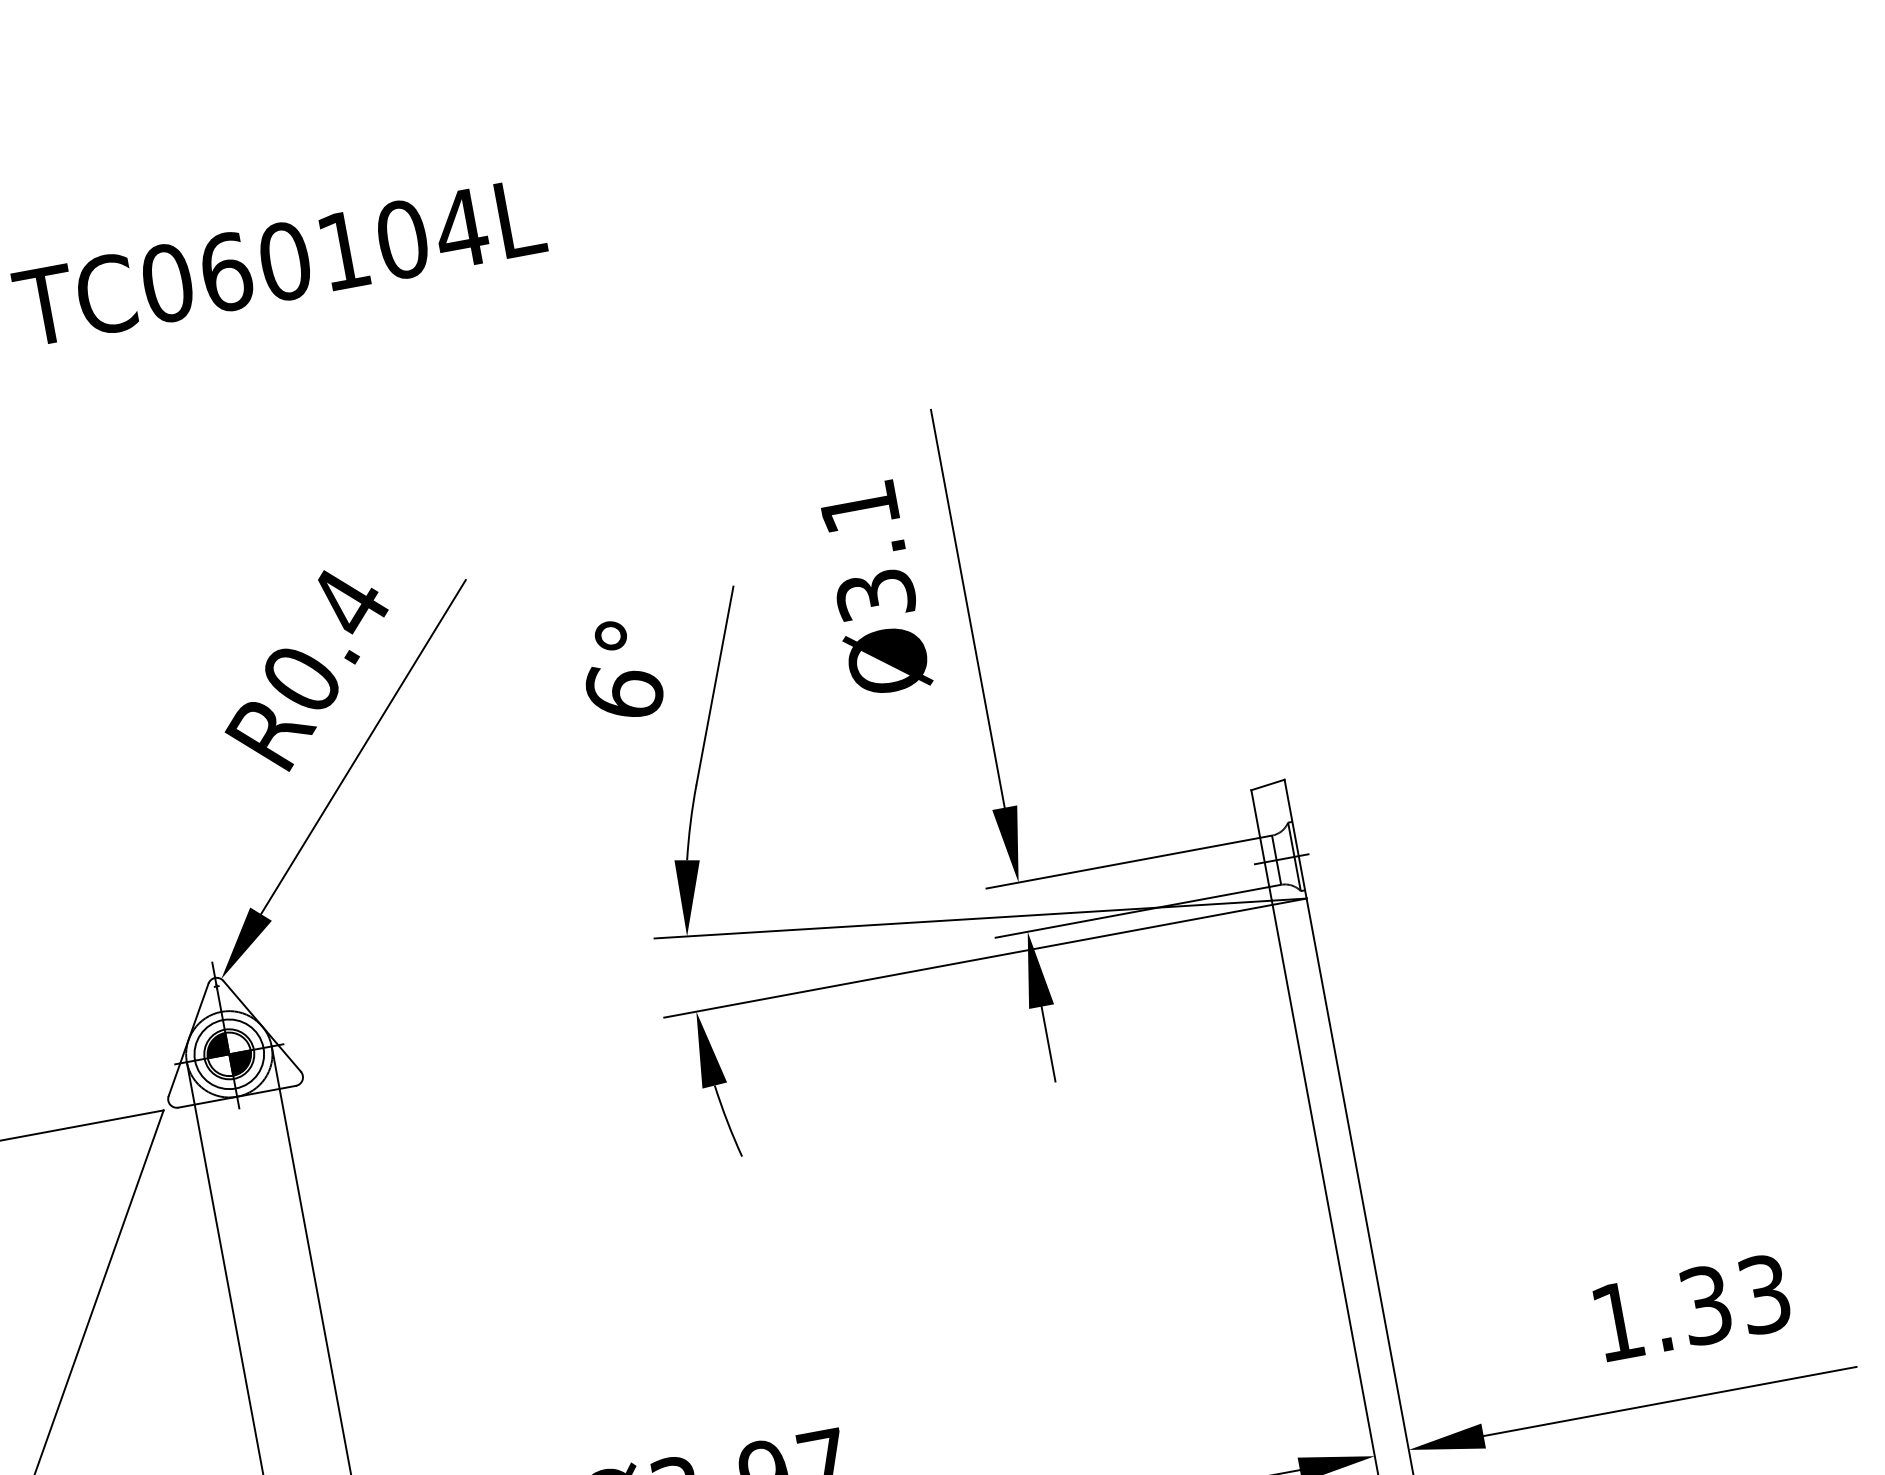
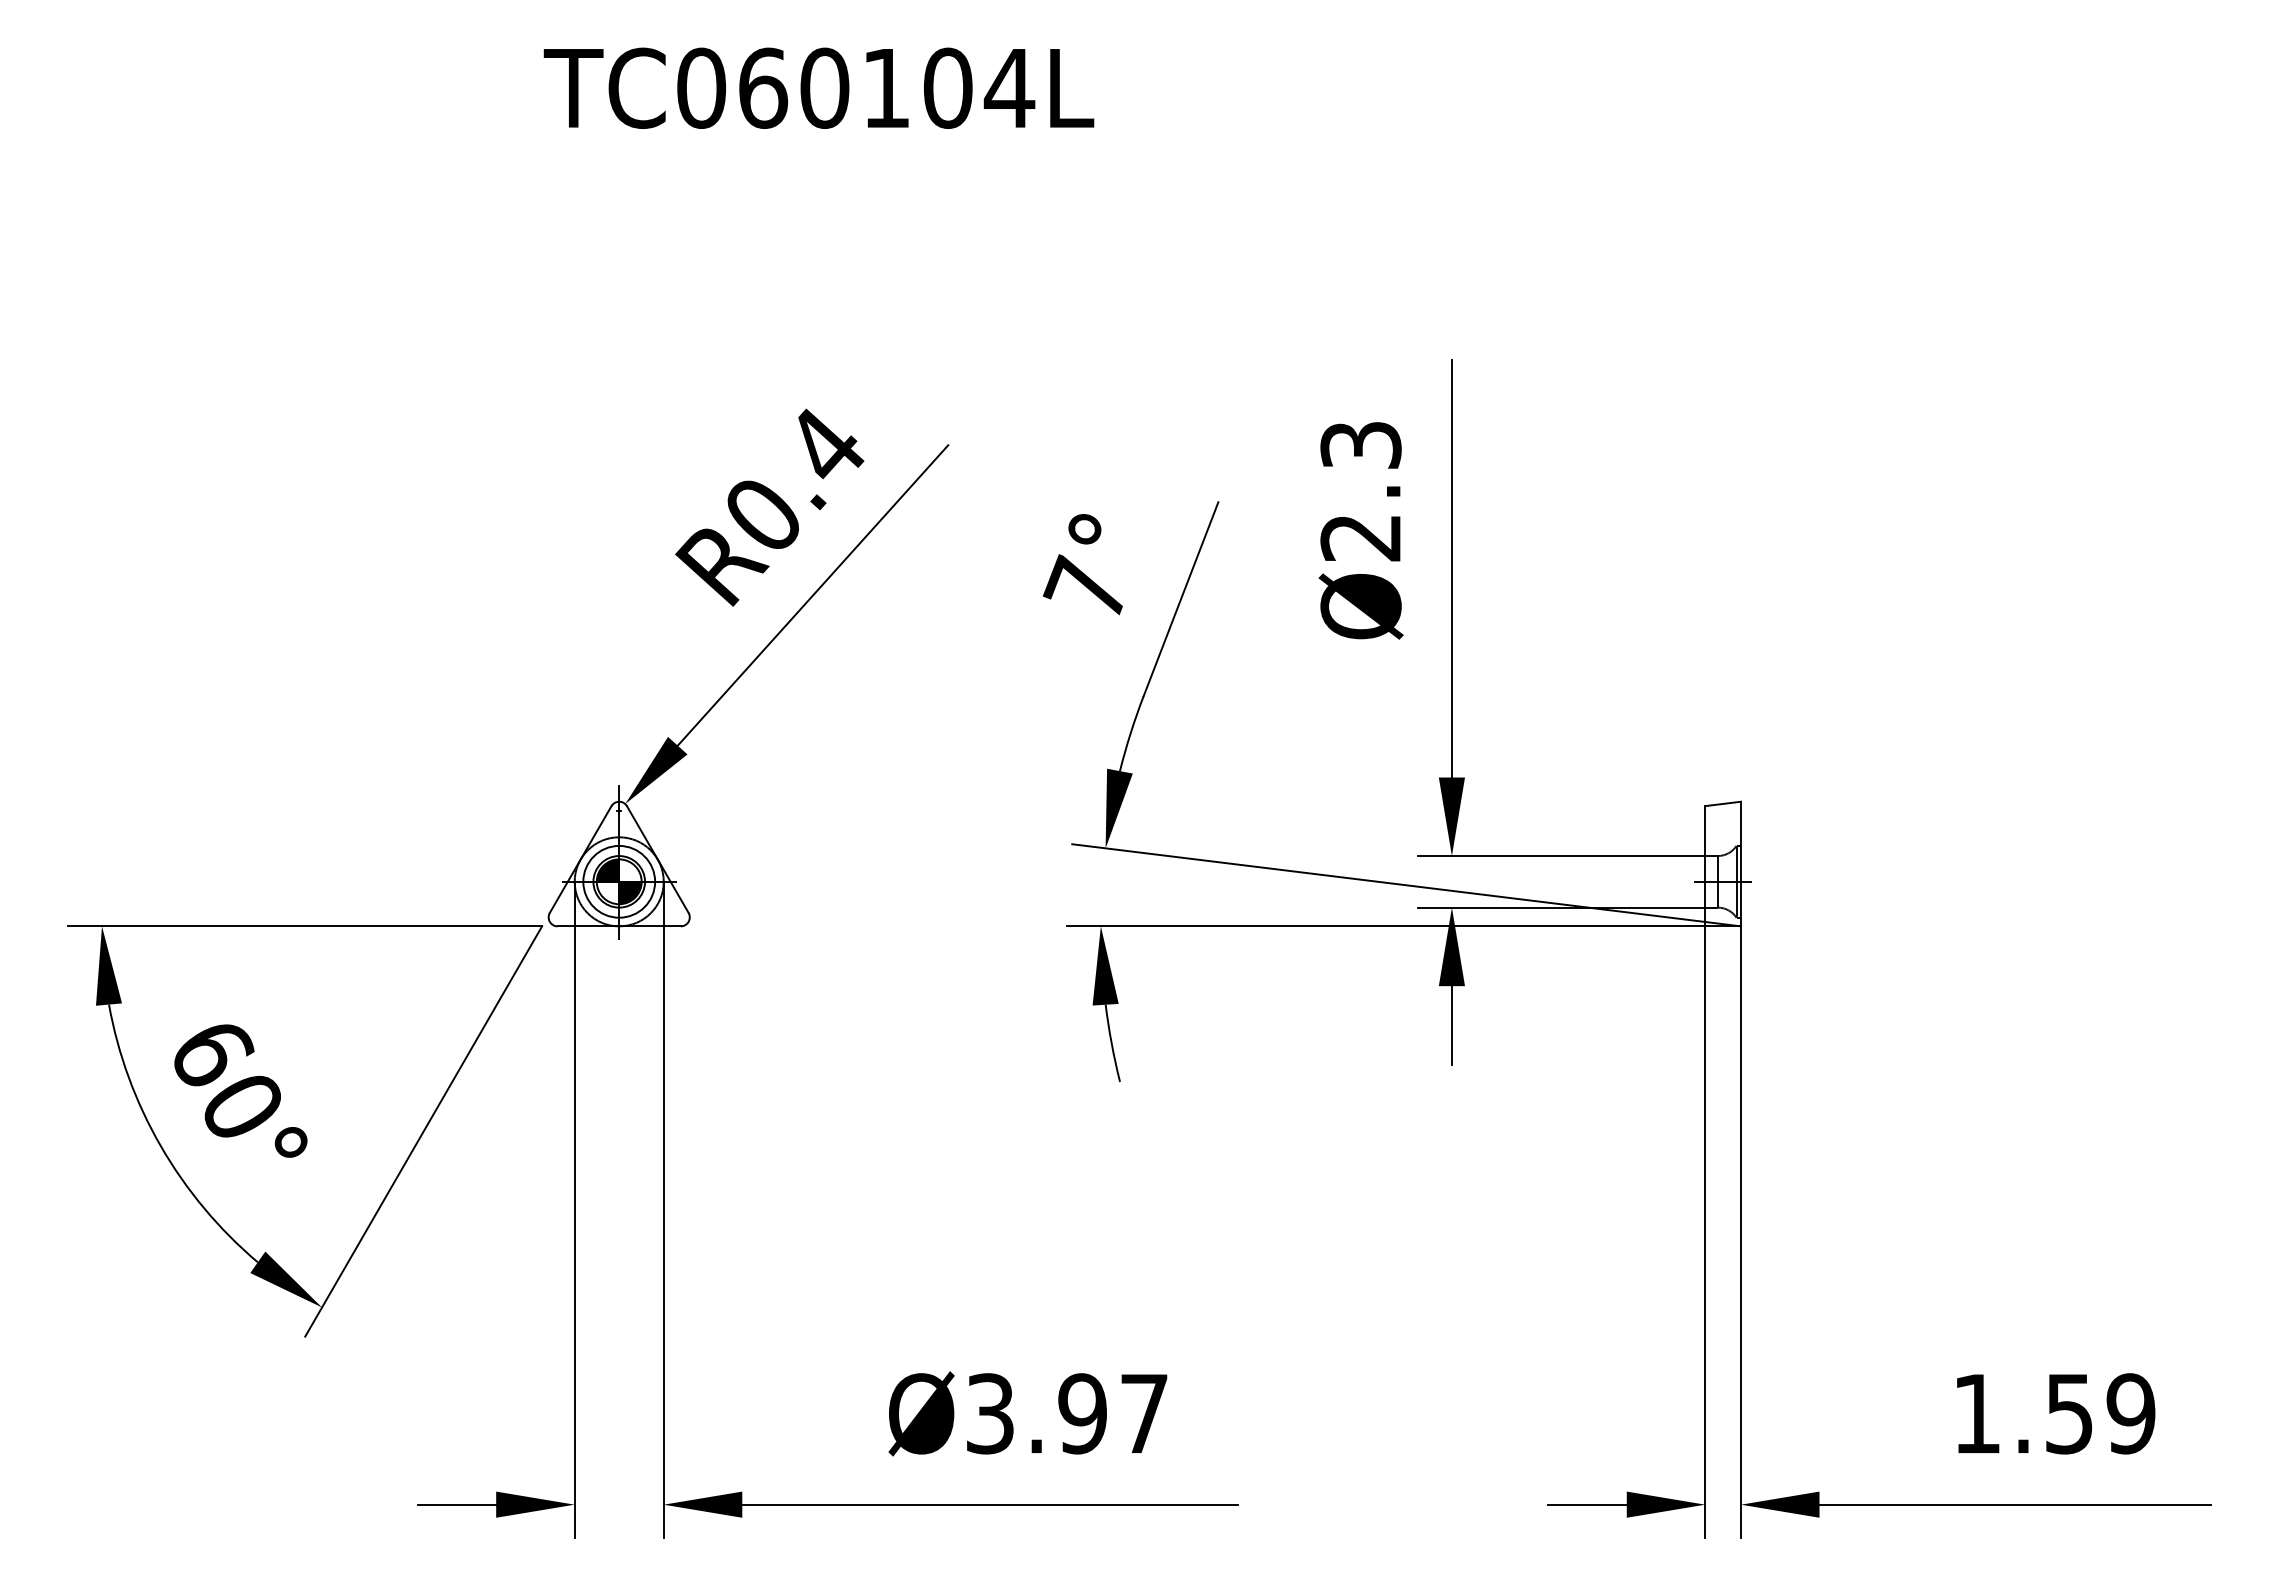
text: (867, 551) -> (1360, 491), Ø3.1 -> Ø2.3
text: (620, 689) -> (1084, 585), 6° -> 7°
text: (1735, 1299) -> (2100, 1413), 1.33 -> 1.59

